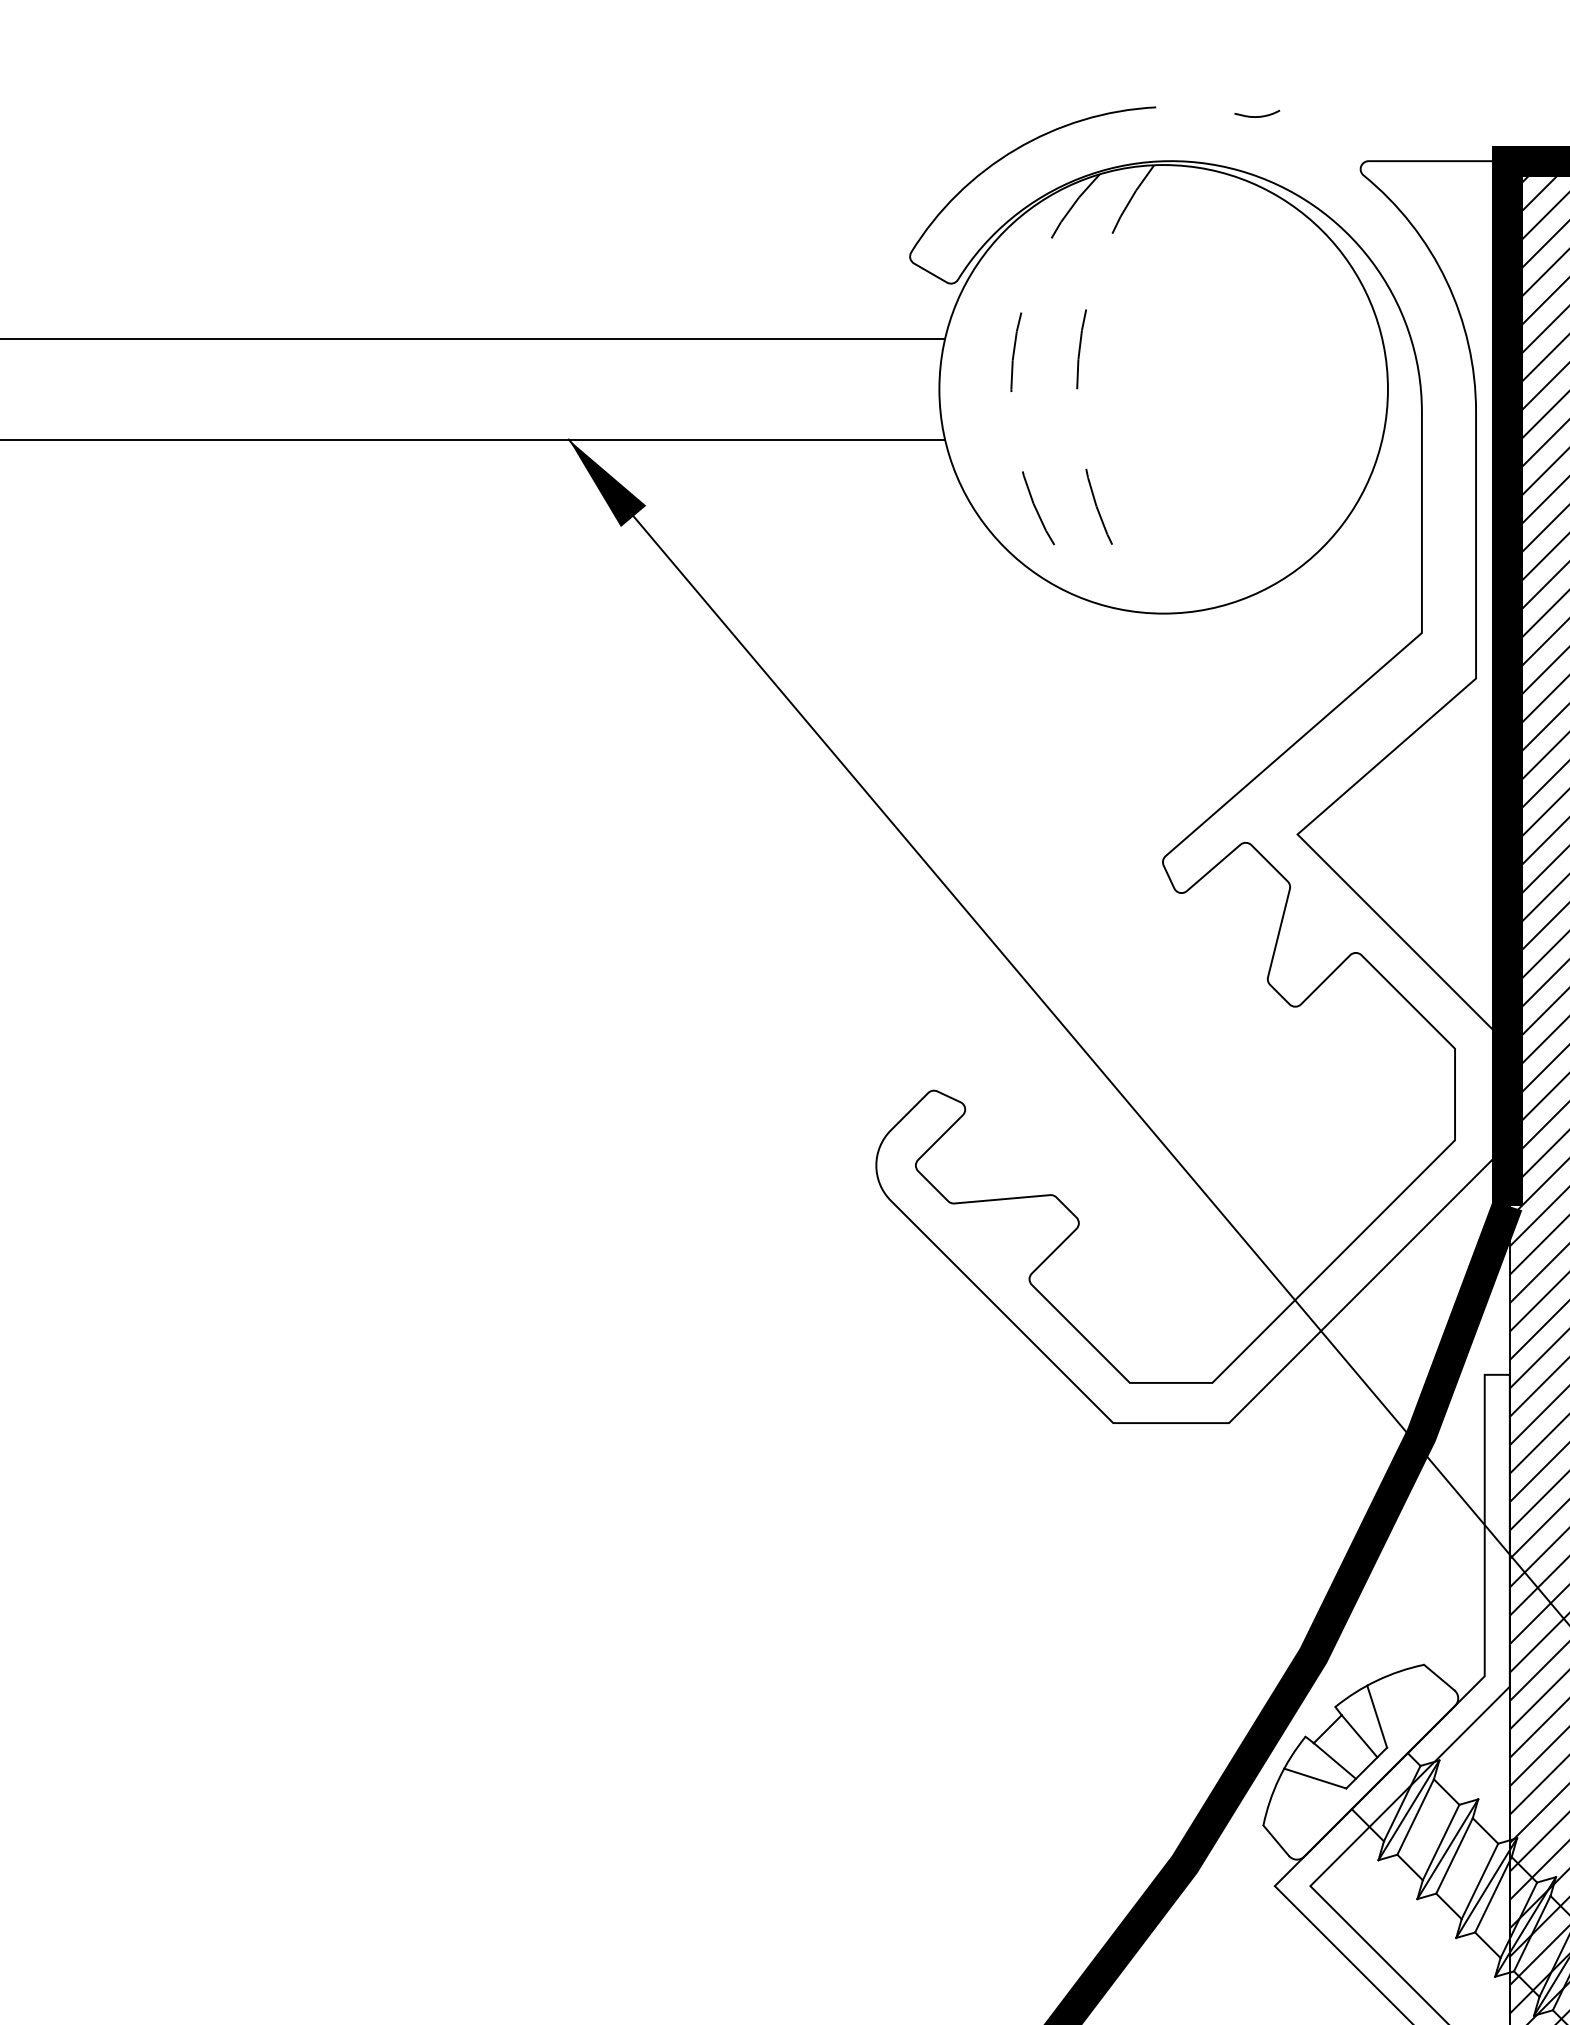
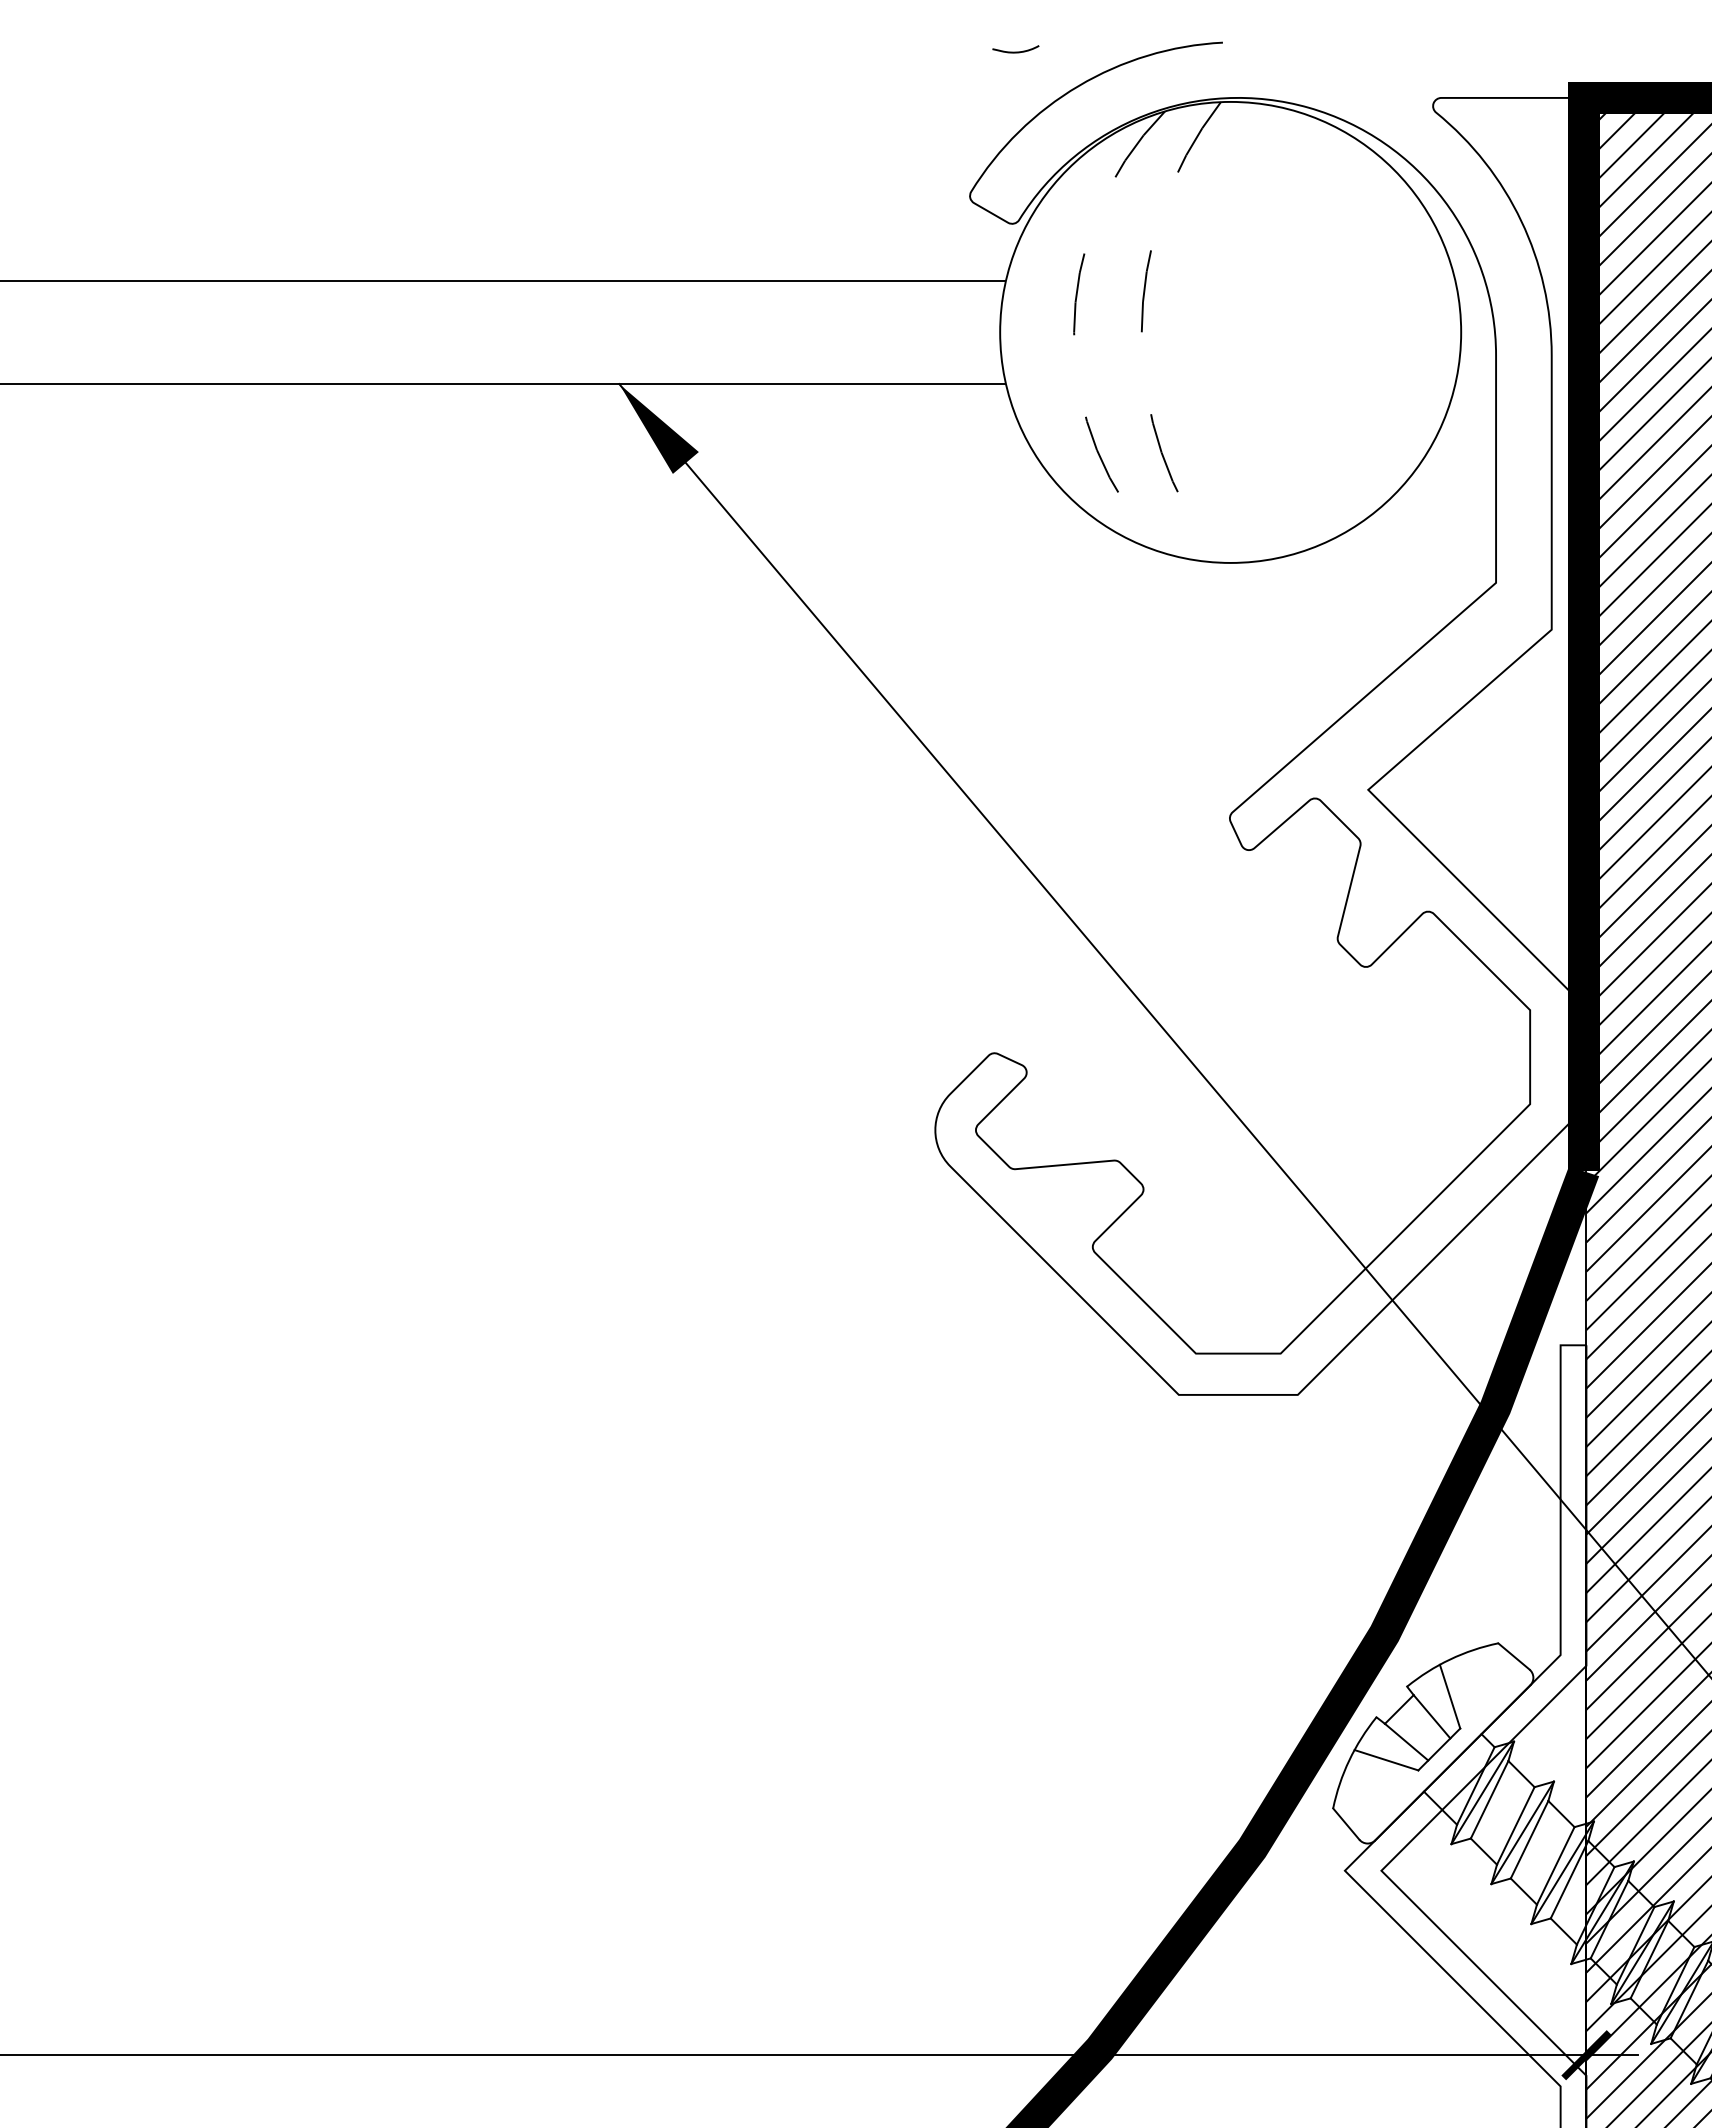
curve: (1256, 115) -> (1015, 51), moved

